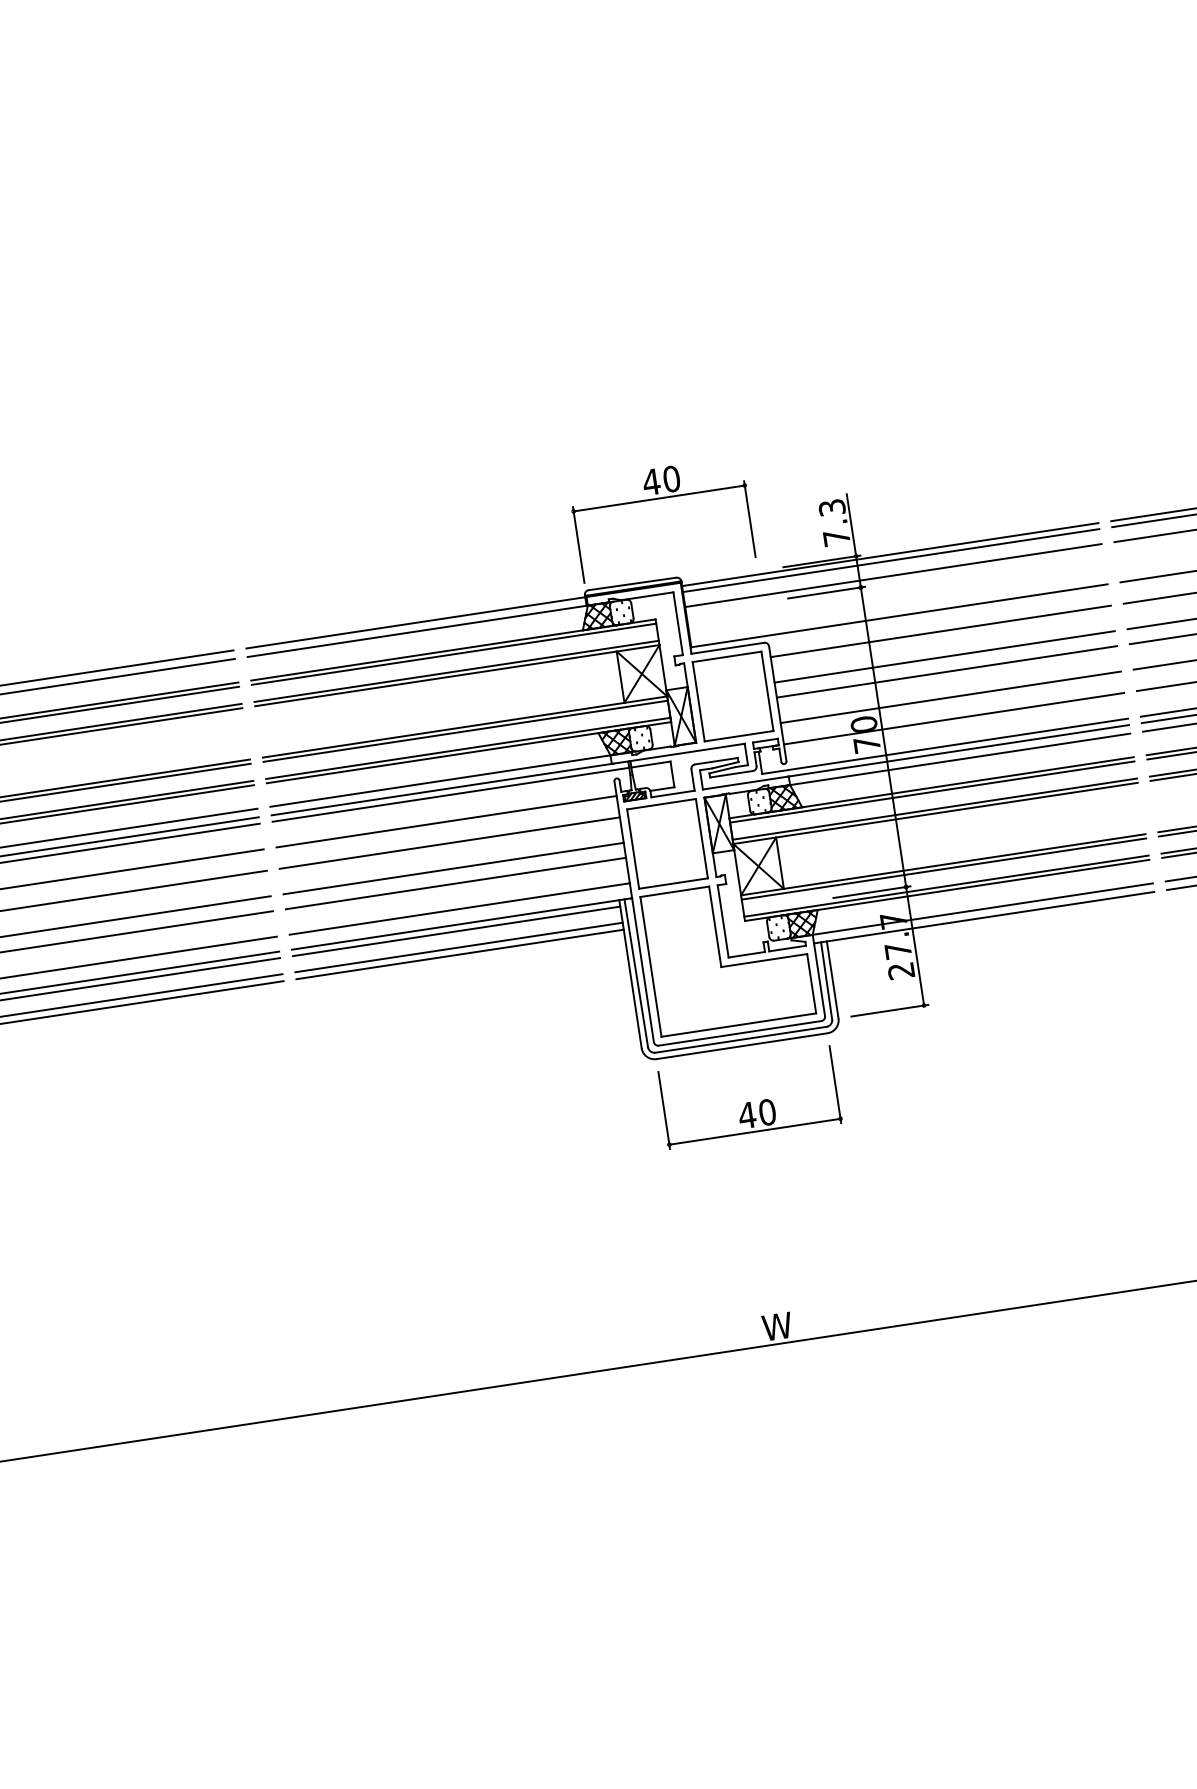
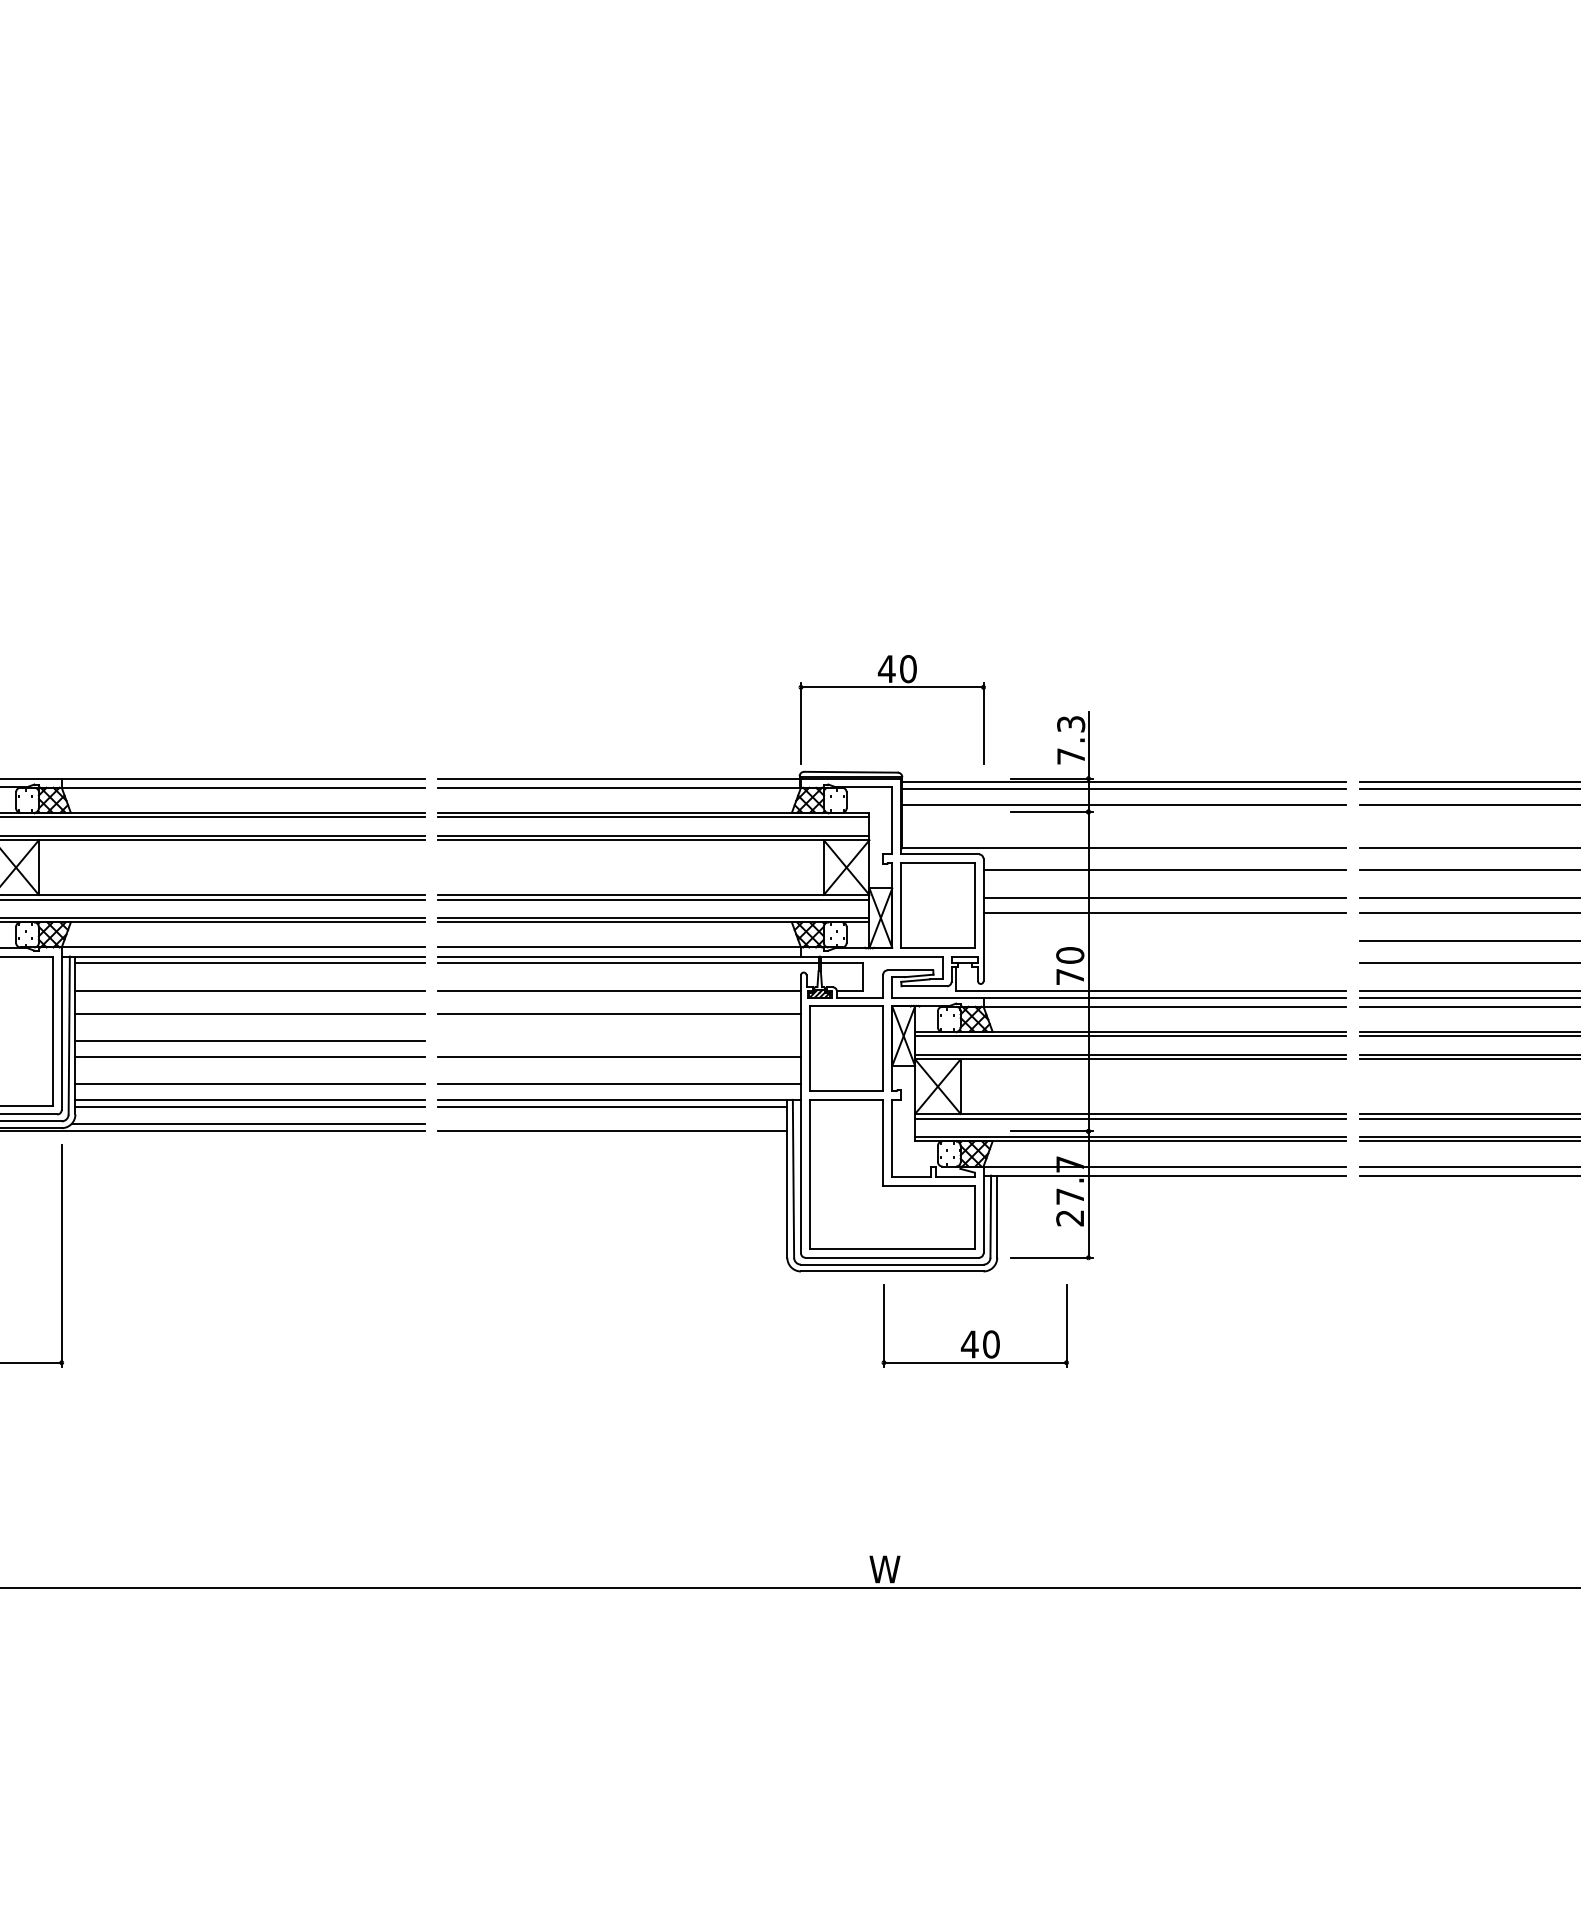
line: (950, 697) -> (1164, 940), removed
line: (953, 718) -> (1164, 963), removed
line: (453, 868) -> (619, 1040), removed
line: (458, 947) -> (612, 1123), removed
part: (748, 1096) -> (974, 1325), moved

